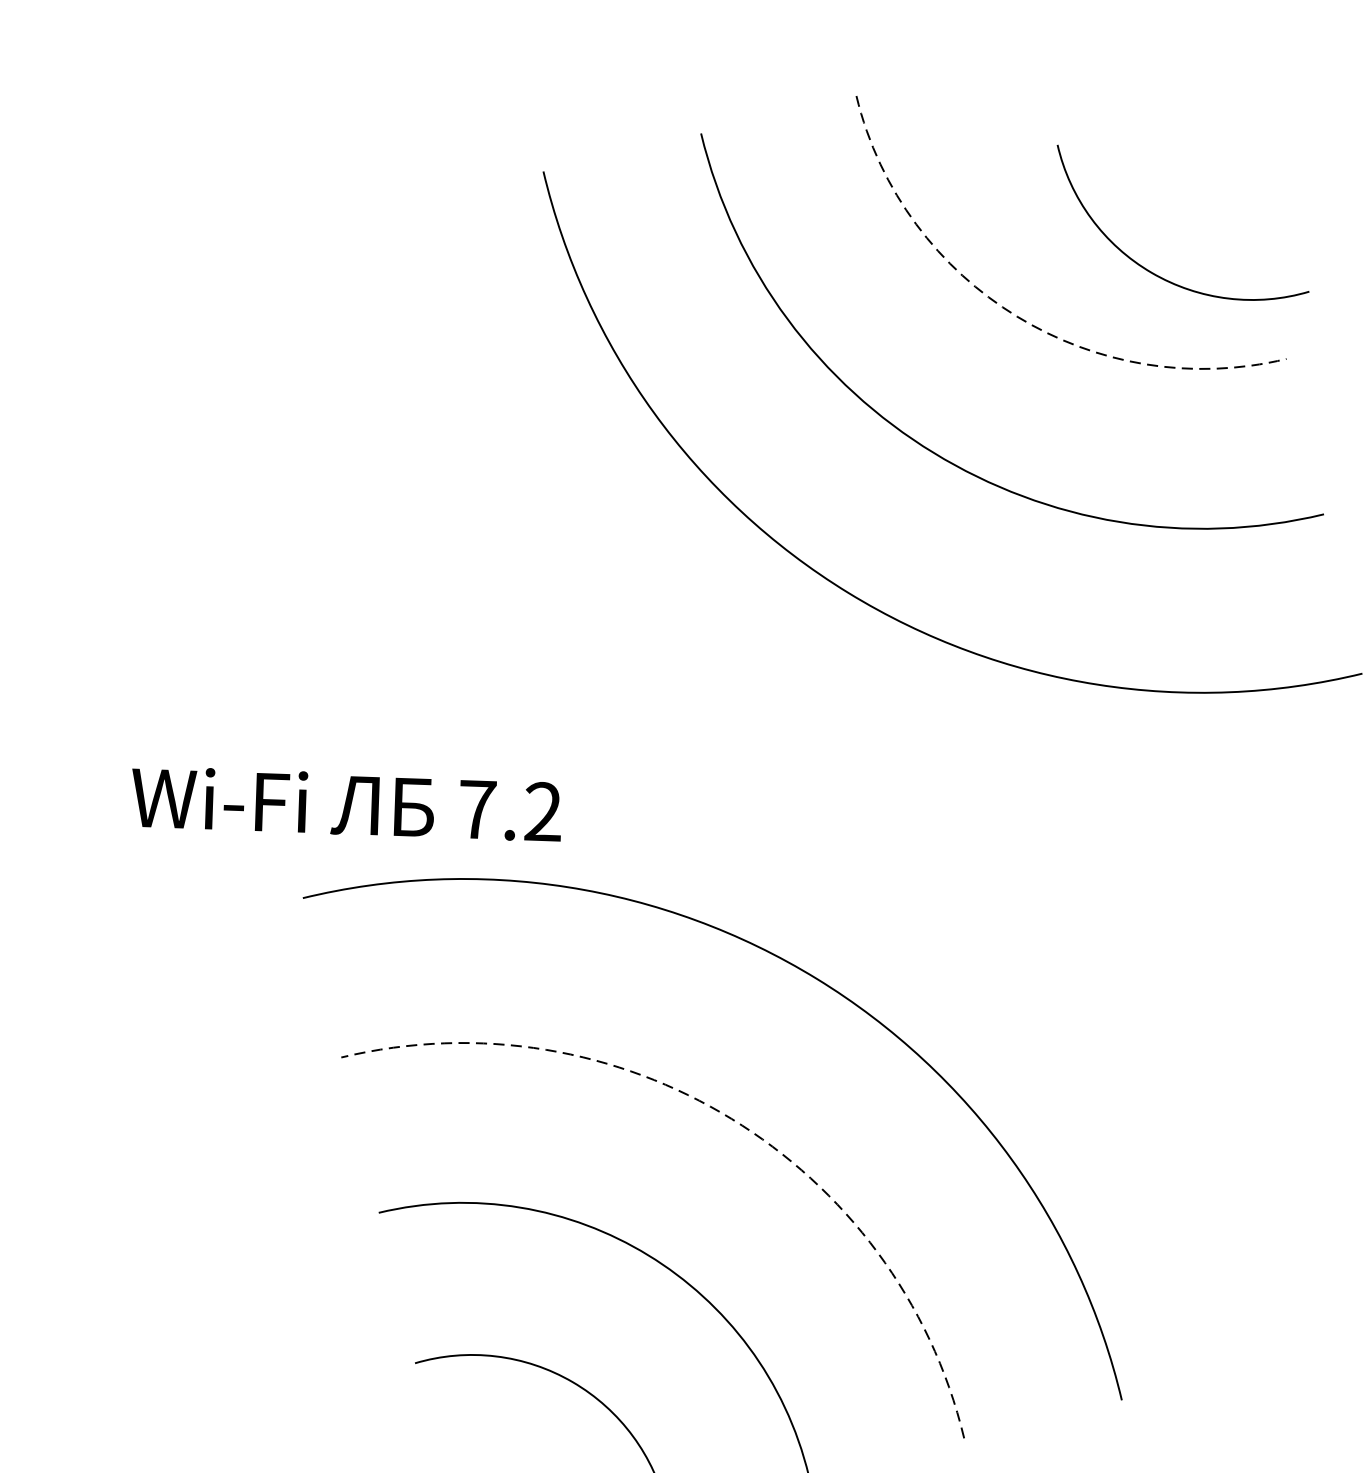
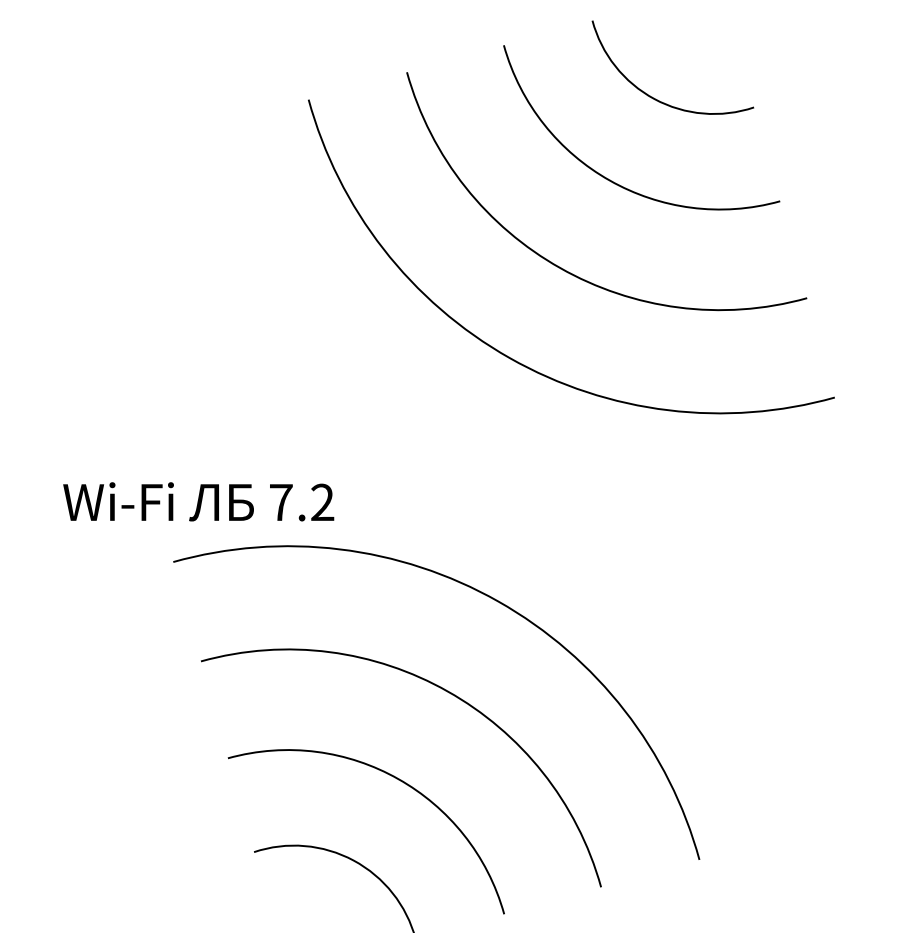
arc: (1148, 268) -> (652, 96), moved
arc: (1016, 316) -> (609, 180), dashed -> solid
arc: (731, 1118) -> (447, 691), dashed -> solid

